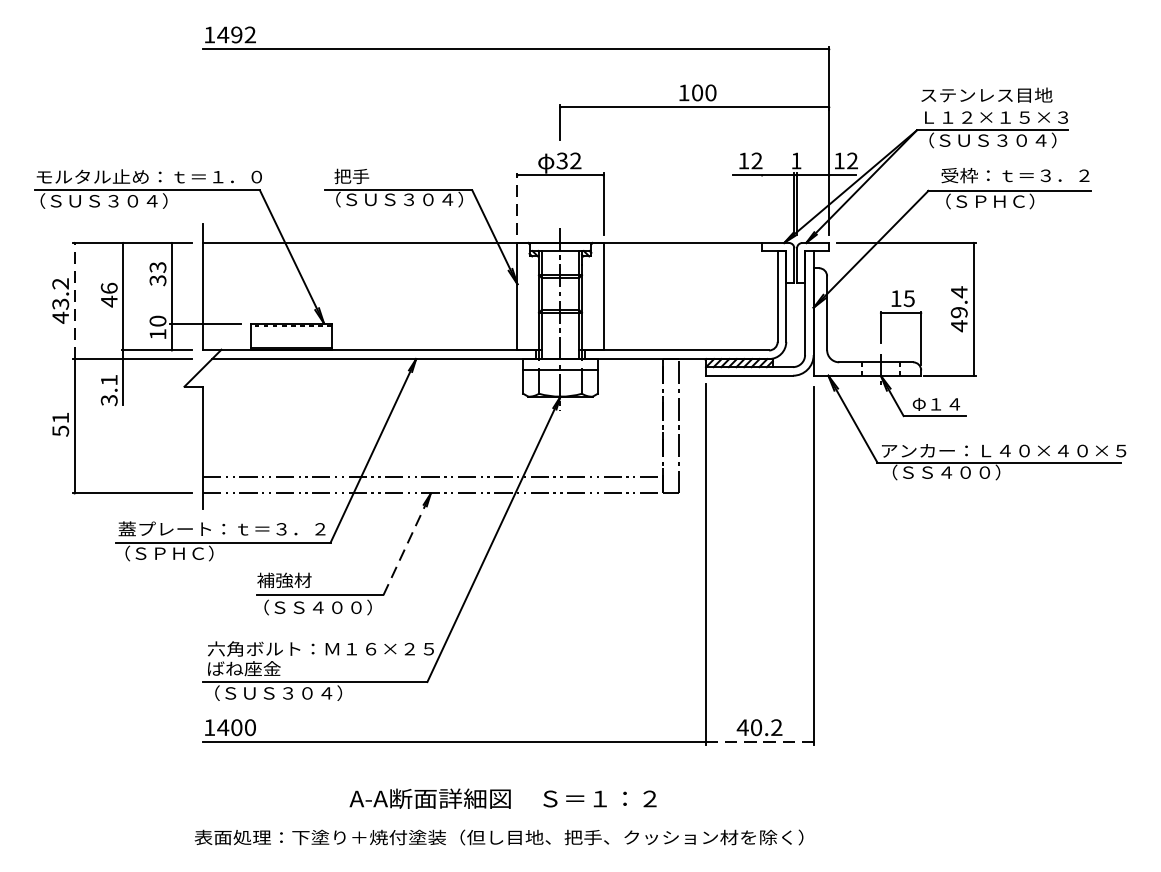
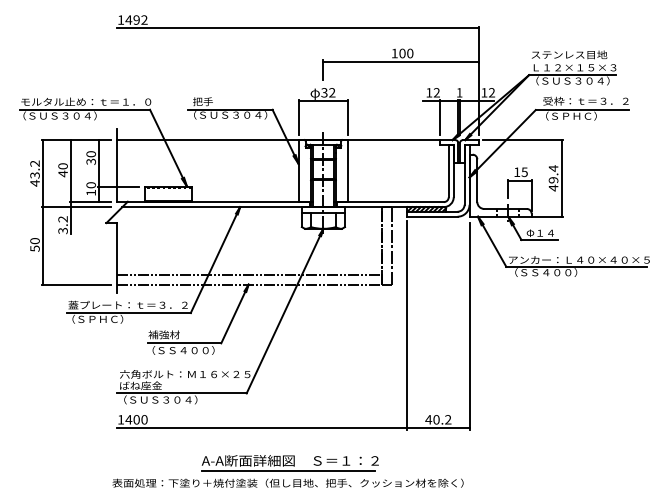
line: (517, 203) -> (298, 117), dashed -> solid
line: (761, 203) -> (439, 117), added
text: (156, 267) -> (90, 154), 33 -> 30
text: (108, 288) -> (62, 166), 46 -> 40
line: (75, 300) -> (43, 173), dashed -> solid
text: (108, 380) -> (62, 219), 3.1 -> 3.2
text: (59, 418) -> (34, 241), 51 -> 50
line: (408, 543) -> (235, 313), dashed -> solid
line: (758, 742) -> (437, 428), dashed -> solid
line: (498, 815) -> (287, 470), added

